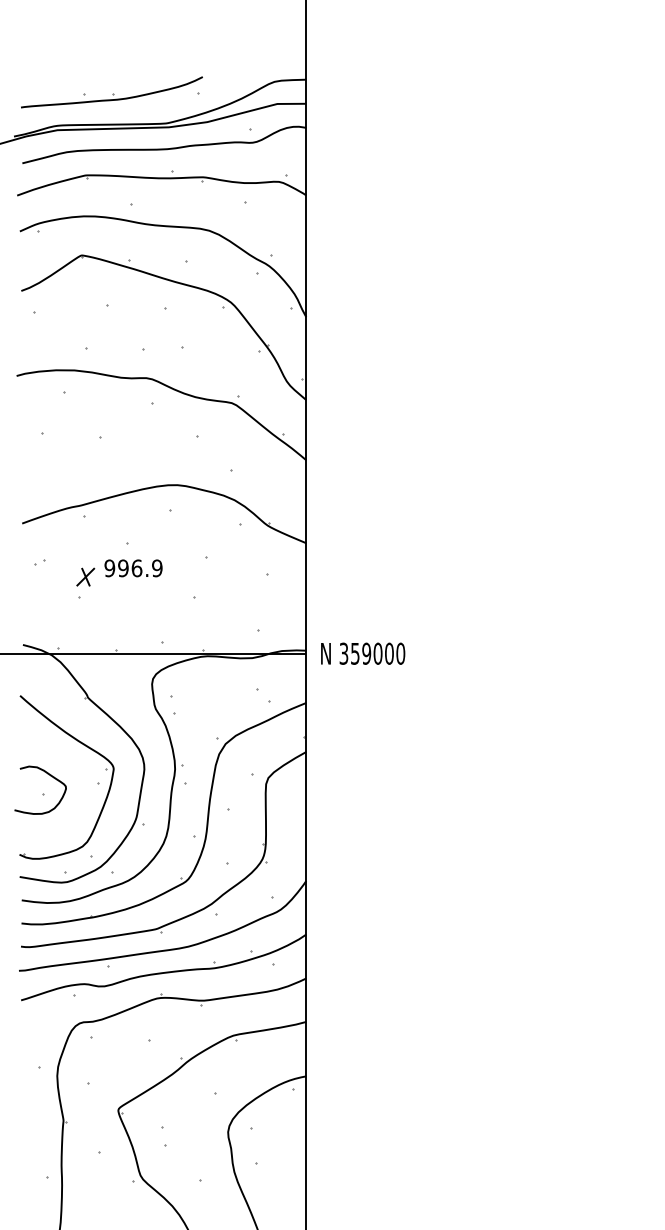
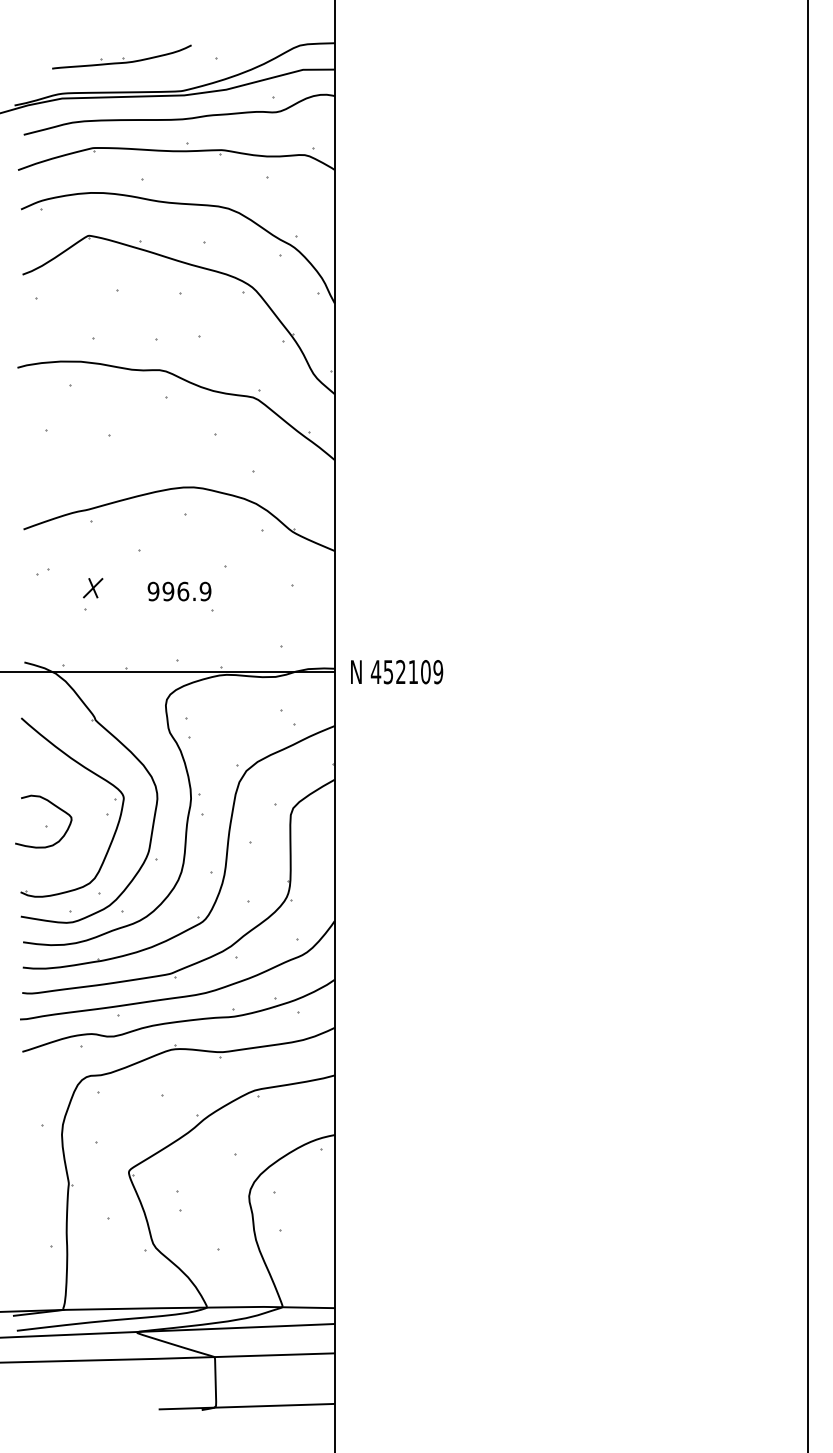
part: (111, 91) -> (121, 56), size x0.7
text: (133, 568) -> (179, 591), moved
text: (371, 653) -> (406, 671), 359000 -> 452109

